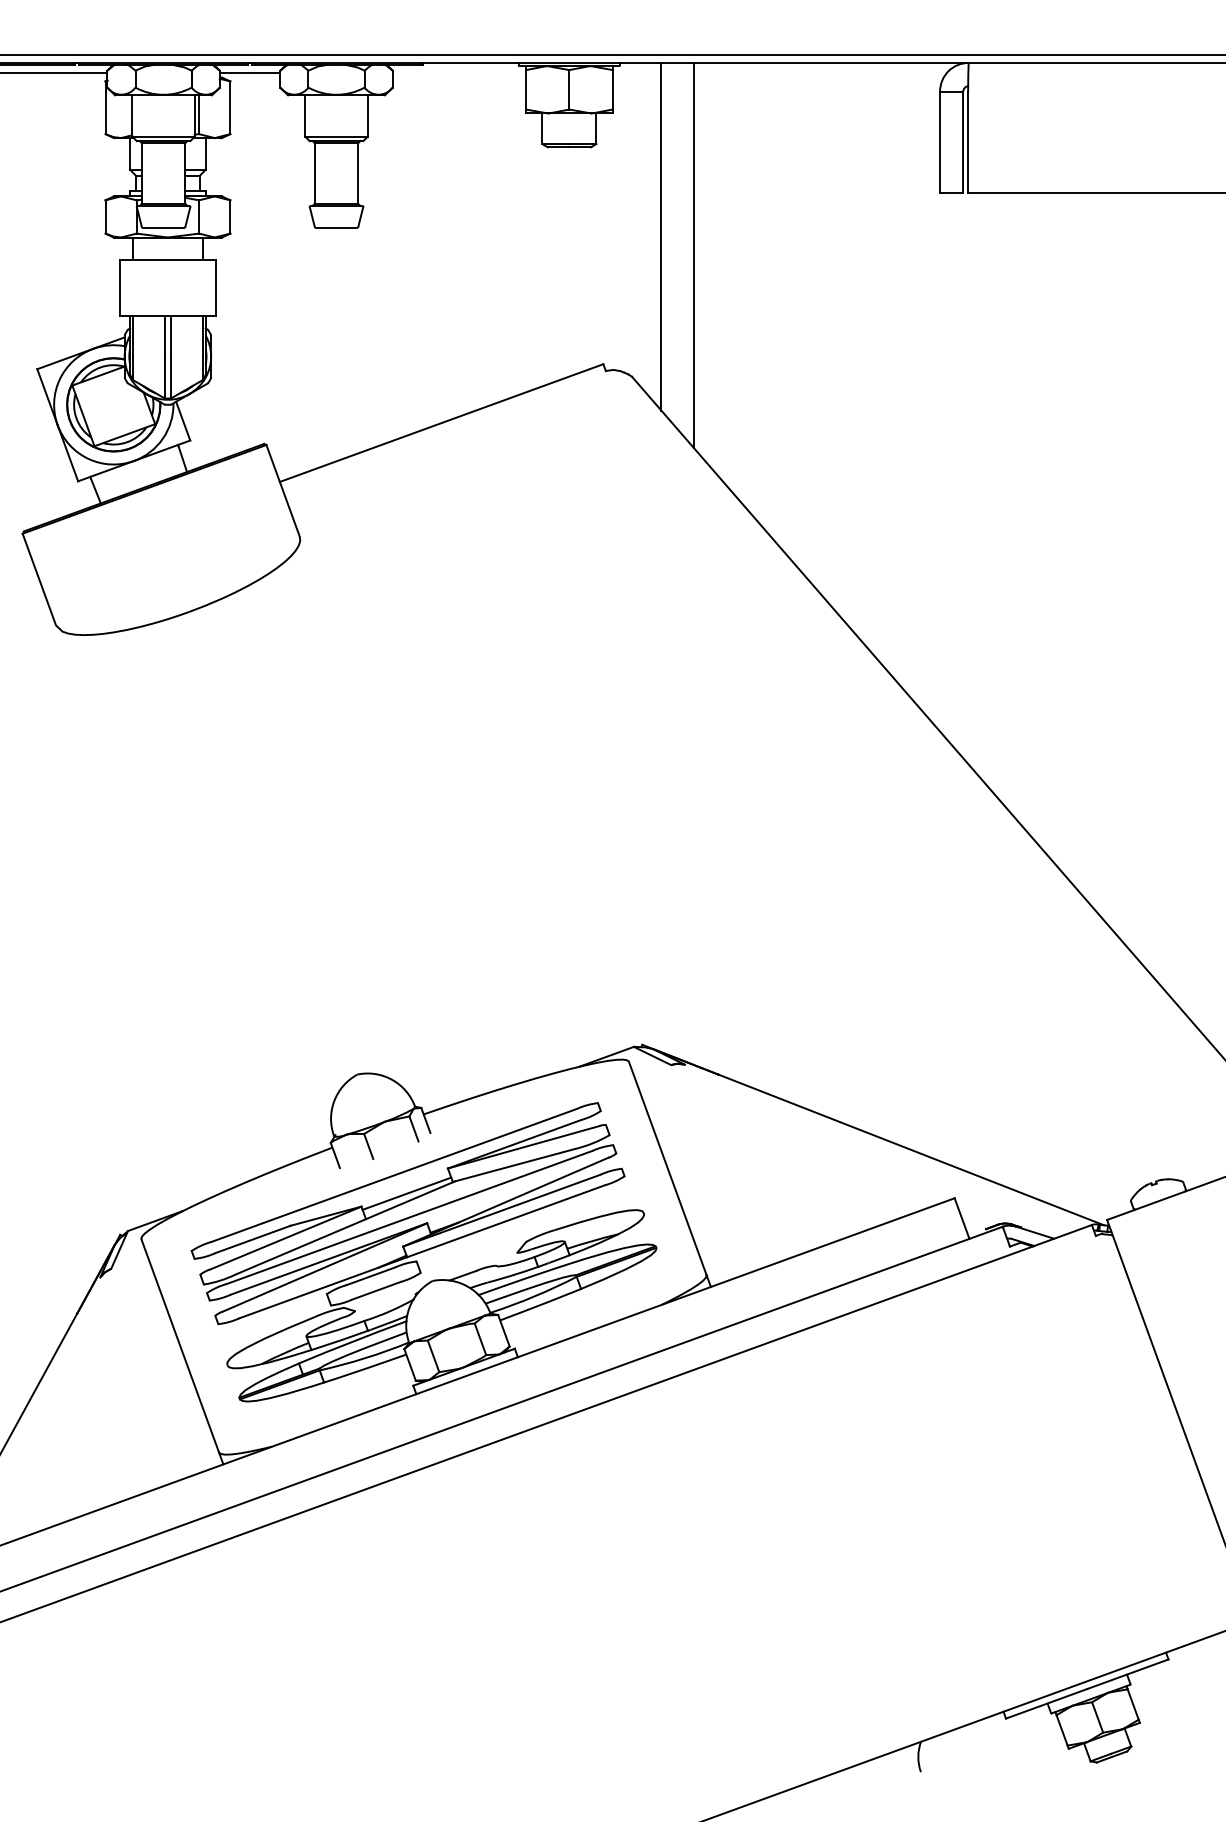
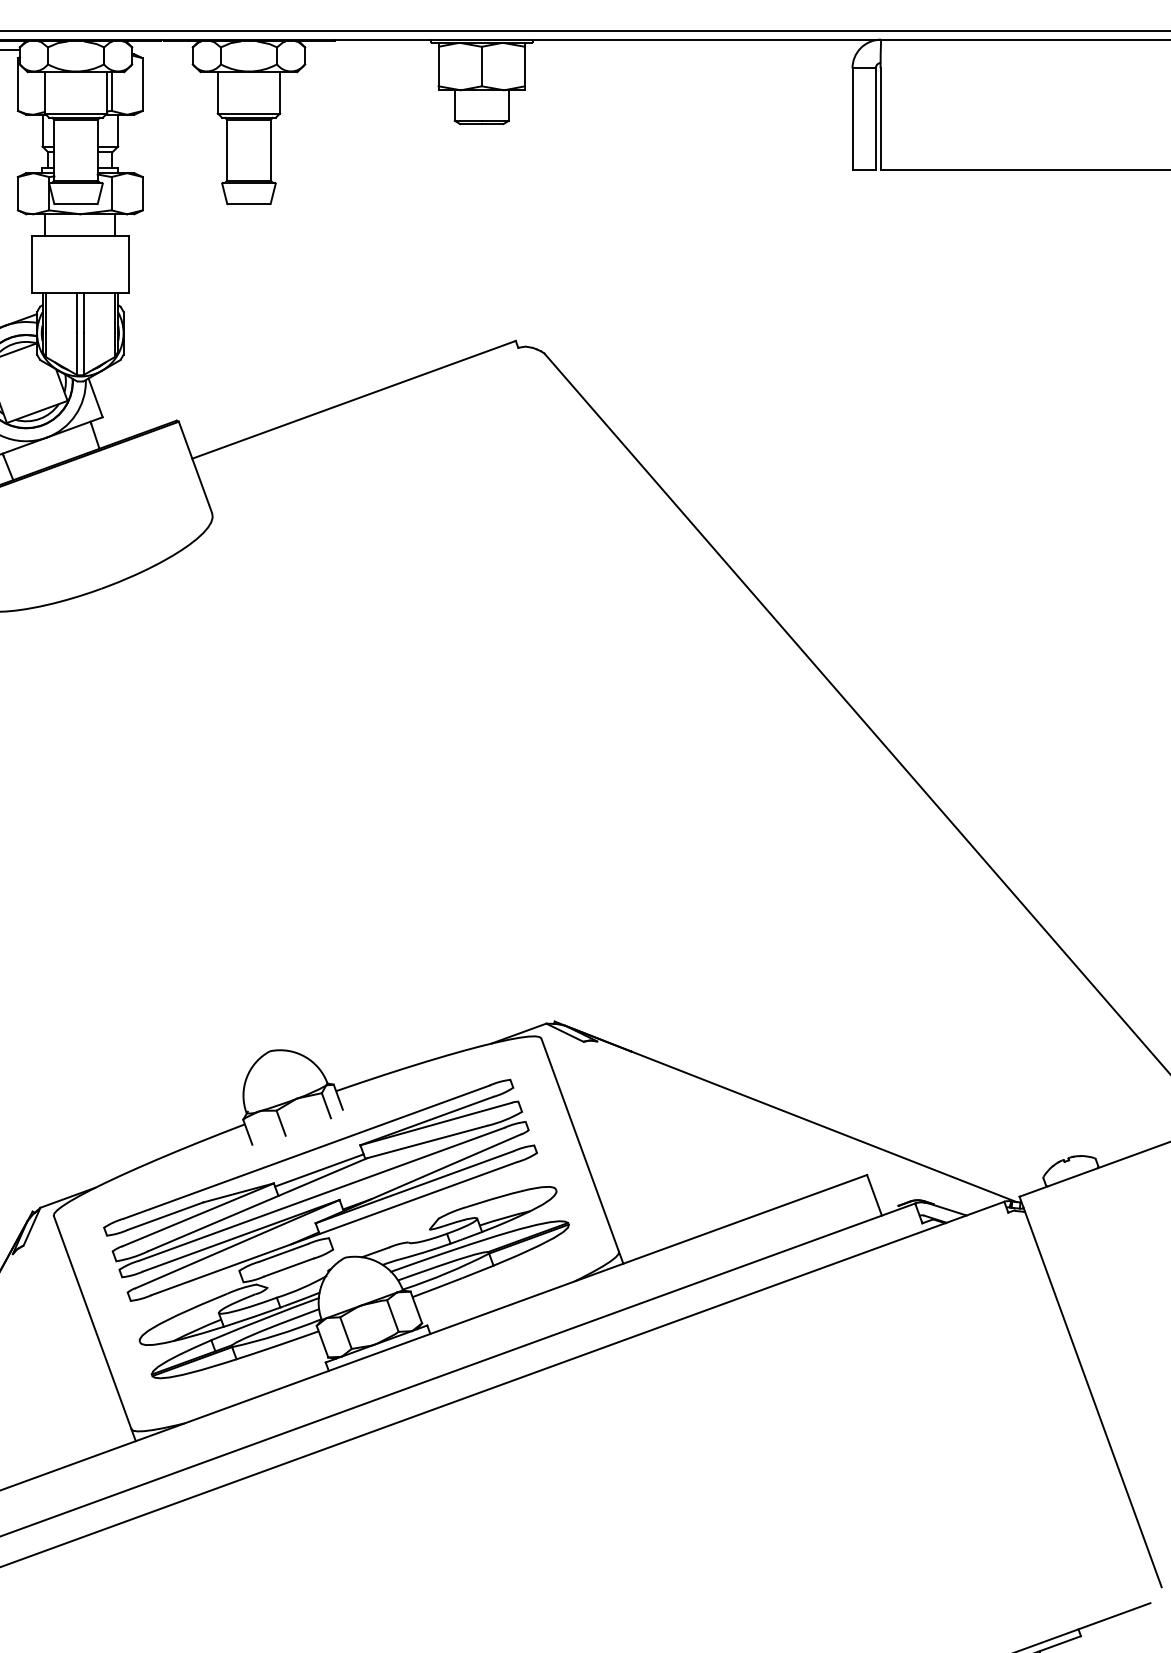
line: (249, 73) -> (161, 50), removed
line: (661, 236) -> (573, 213), removed
line: (693, 255) -> (605, 232), removed

